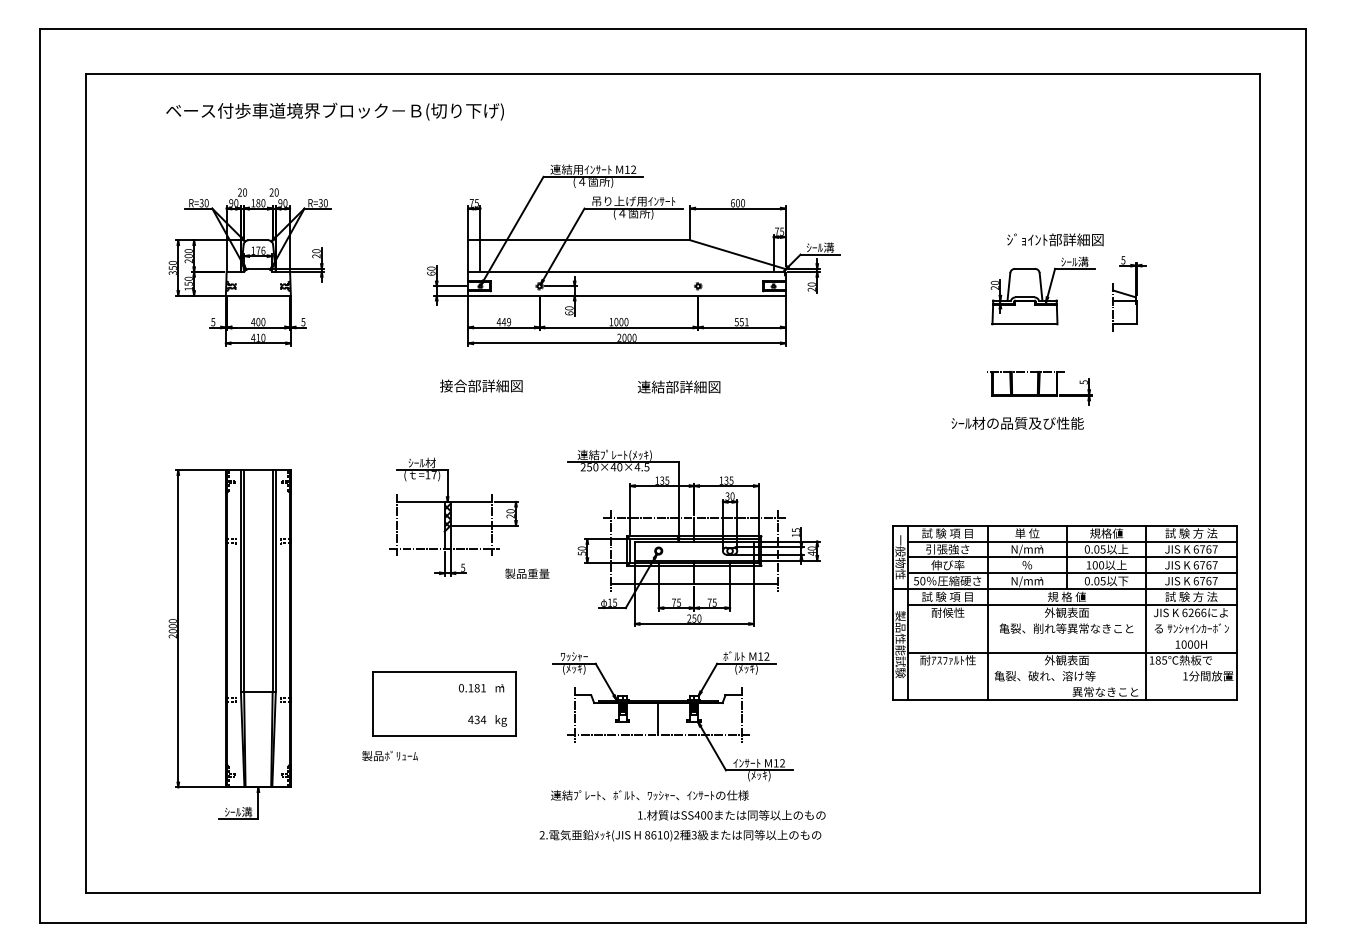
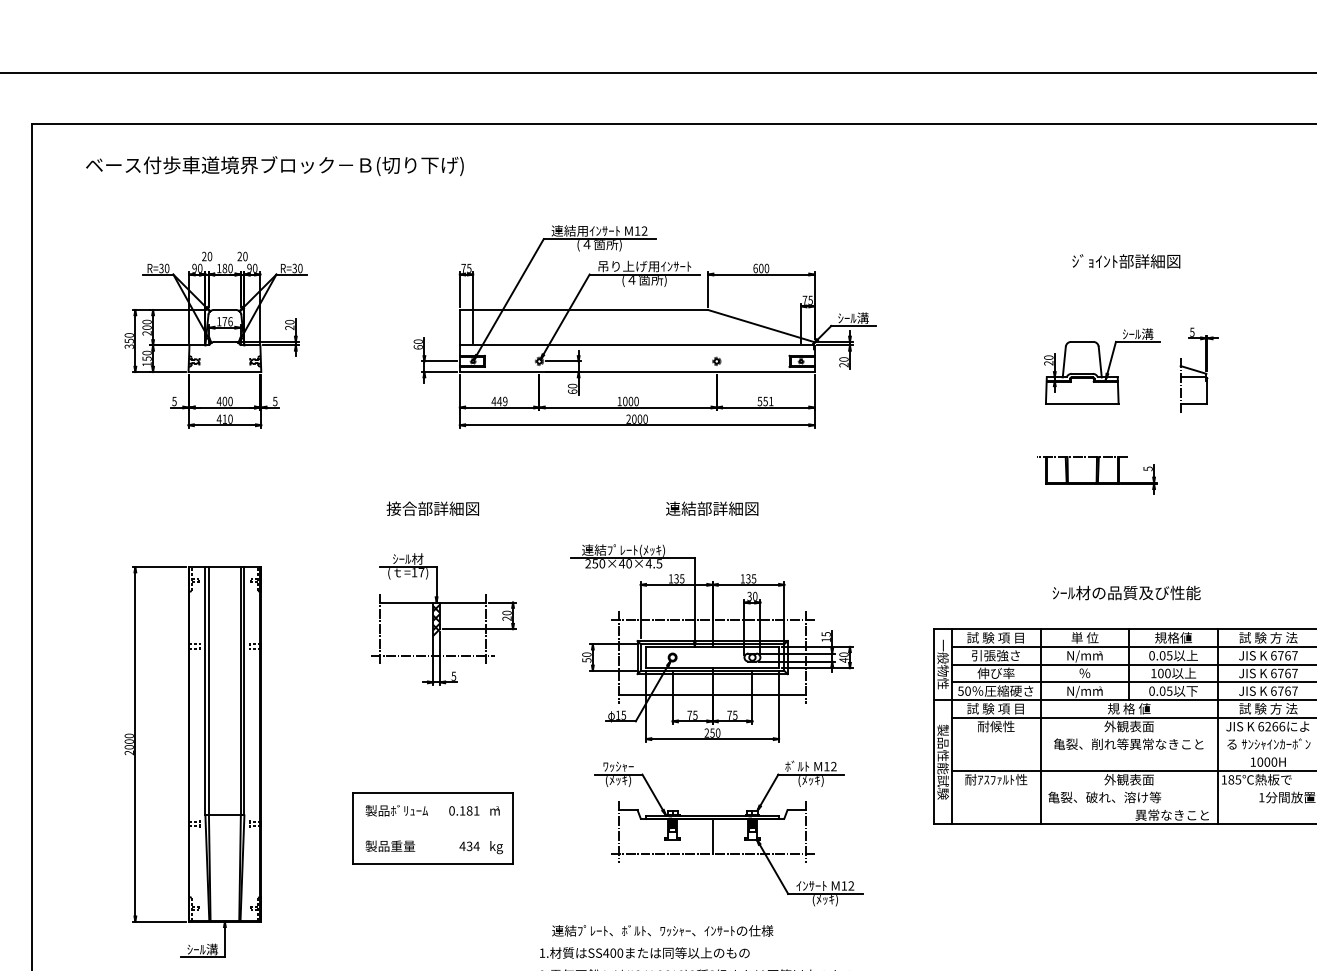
text: (334, 111) -> (274, 165), moved
text: (1055, 239) -> (1126, 261), moved
text: (481, 385) -> (433, 508), moved
text: (679, 386) -> (712, 508), moved
text: (1017, 423) -> (1126, 593), moved
text: (527, 573) -> (390, 845), moved
part: (672, 703) -> (728, 819), moved
text: (389, 756) -> (396, 811), moved
text: (731, 815) -> (644, 953), moved

